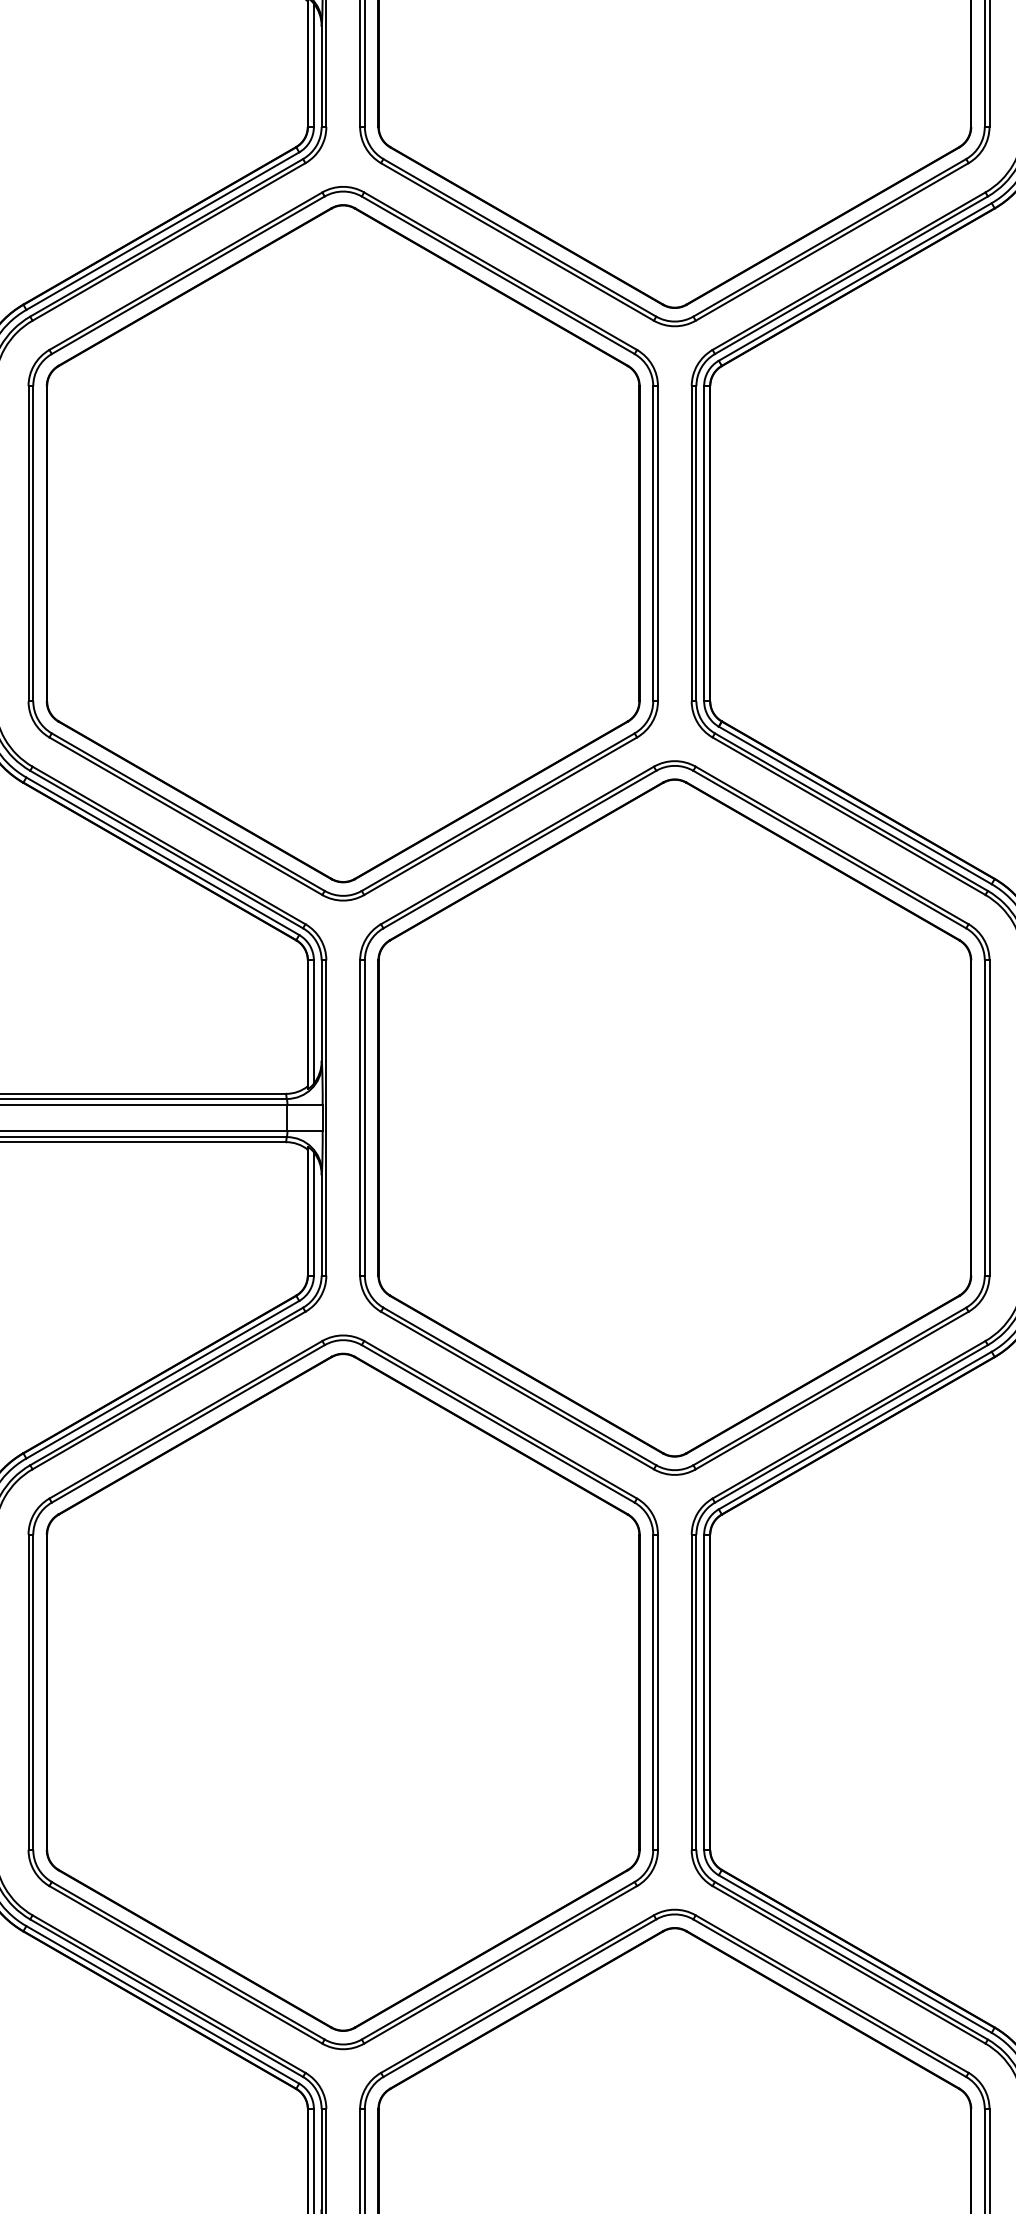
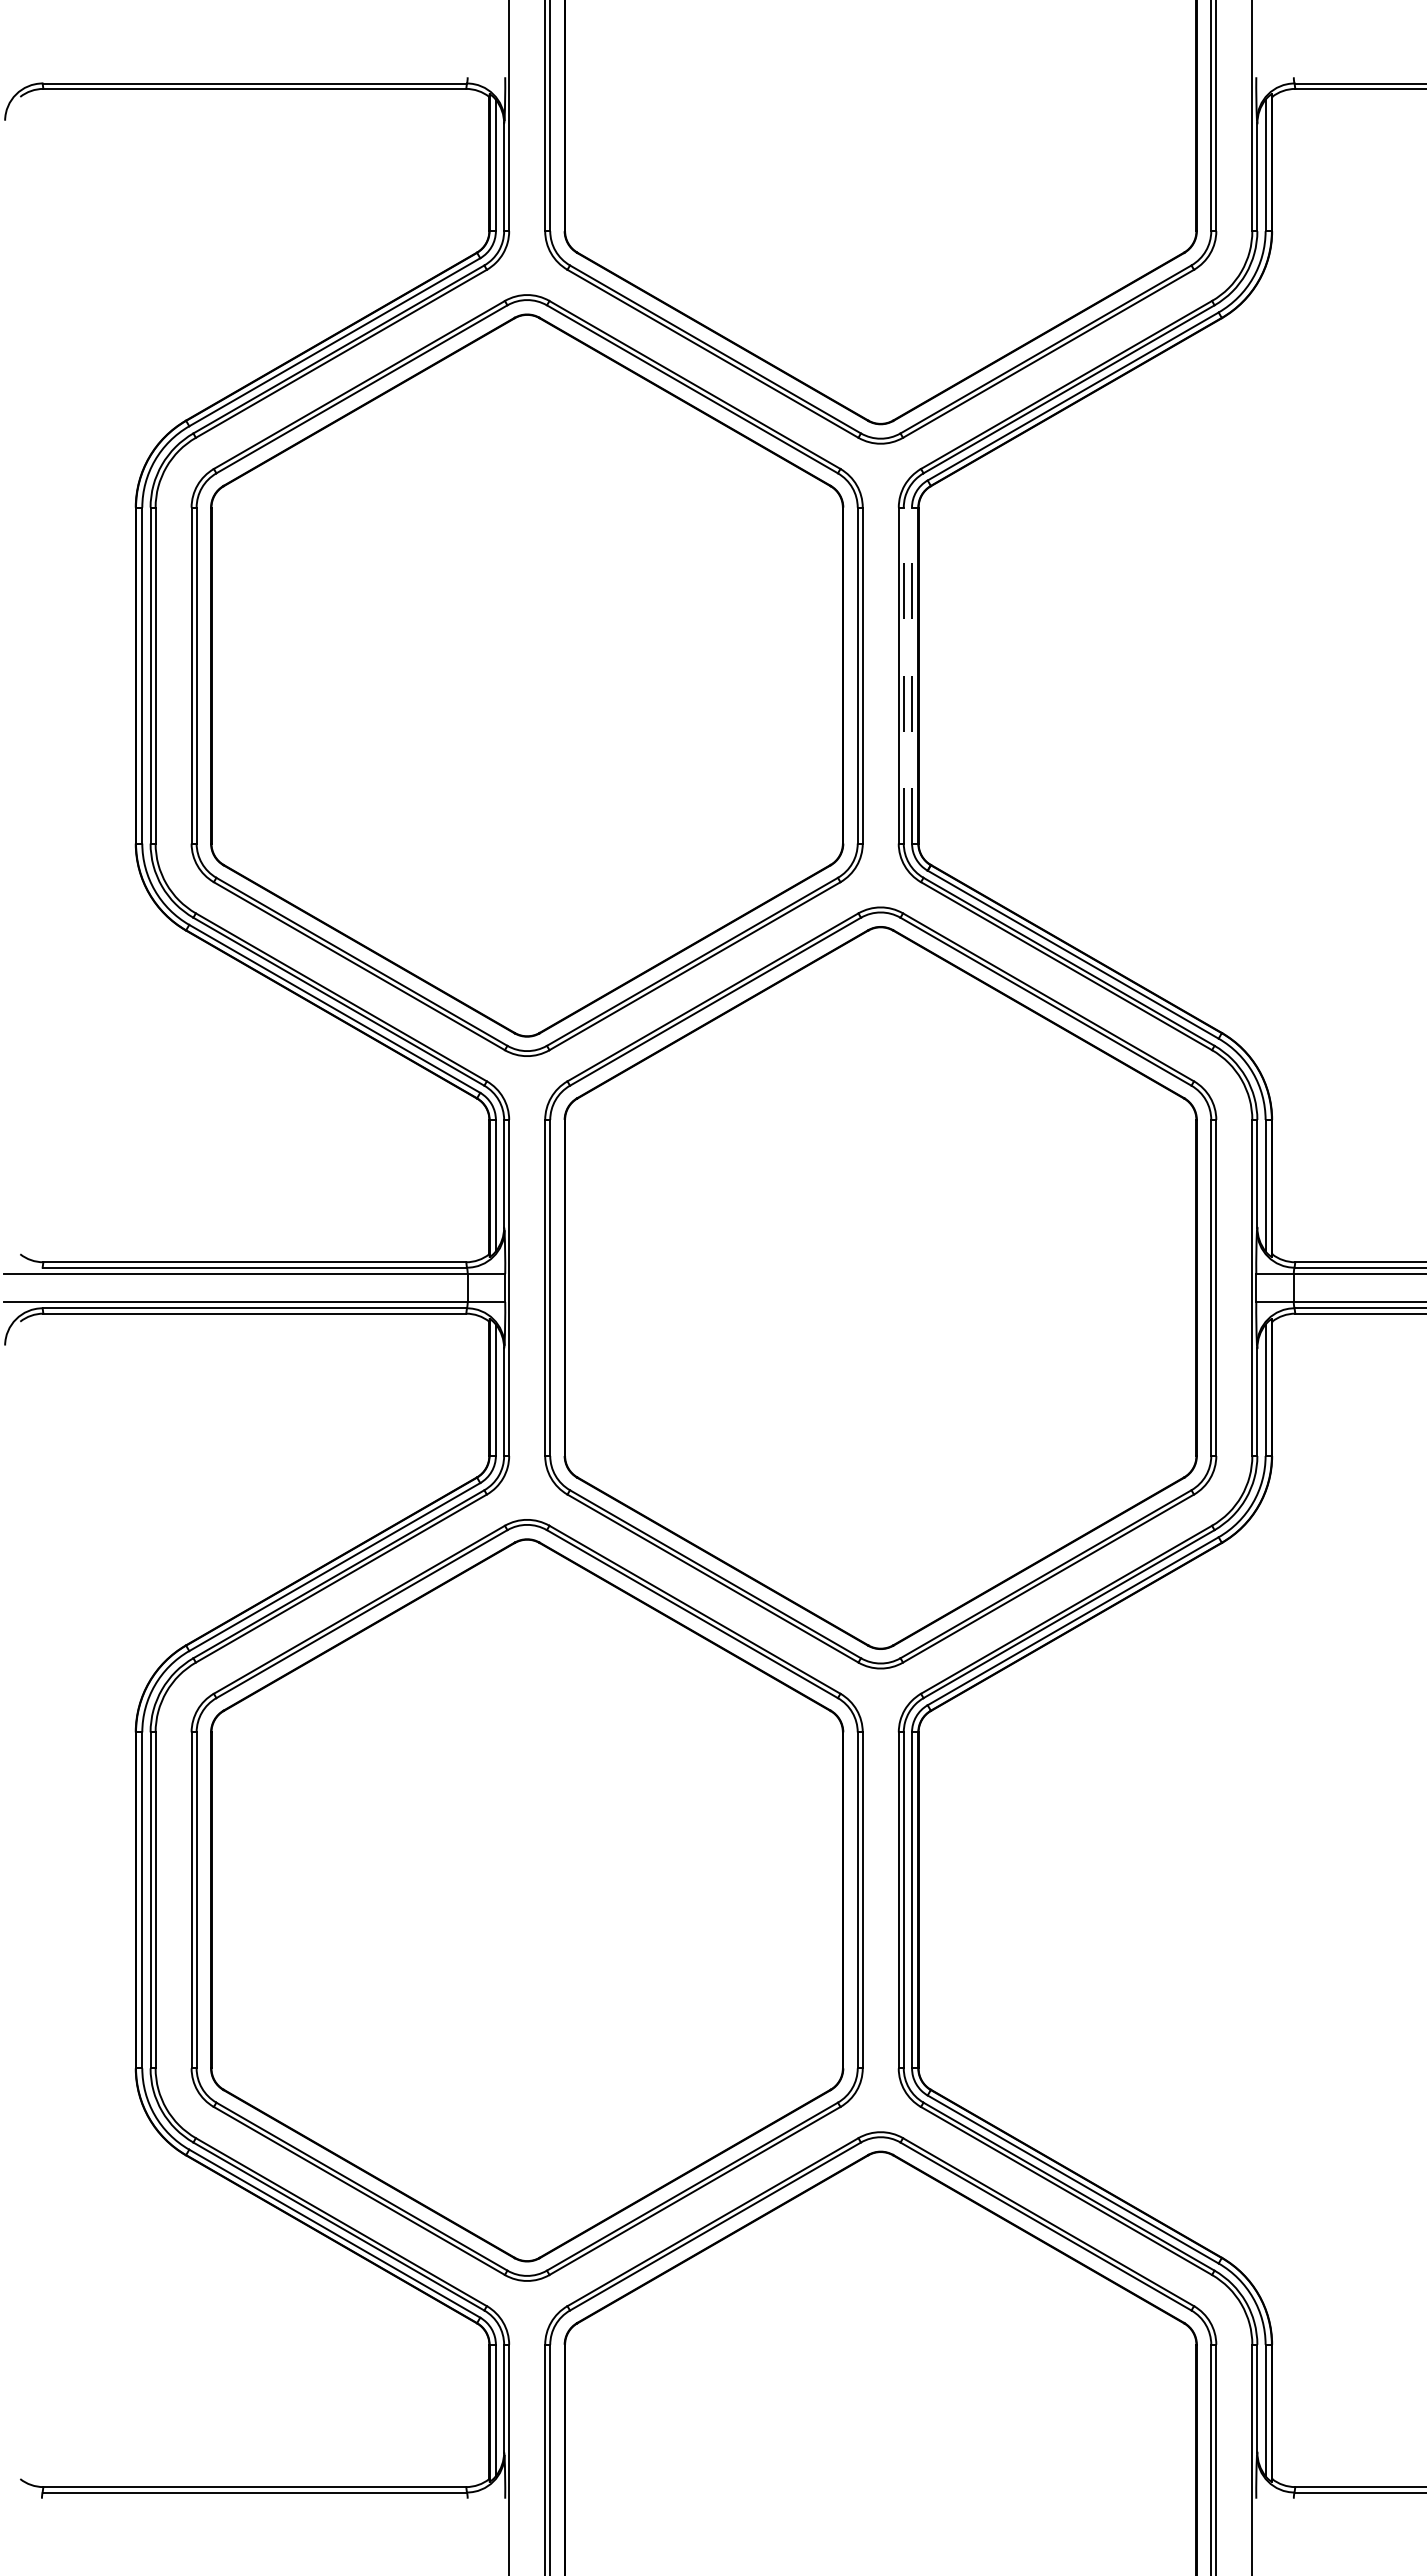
line: (696, 543) -> (903, 675), solid -> dashed
line: (704, 543) -> (912, 675), solid -> dashed

